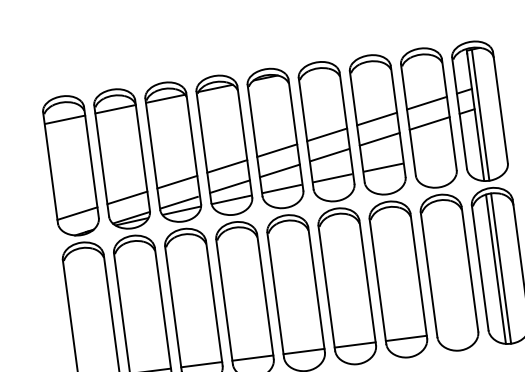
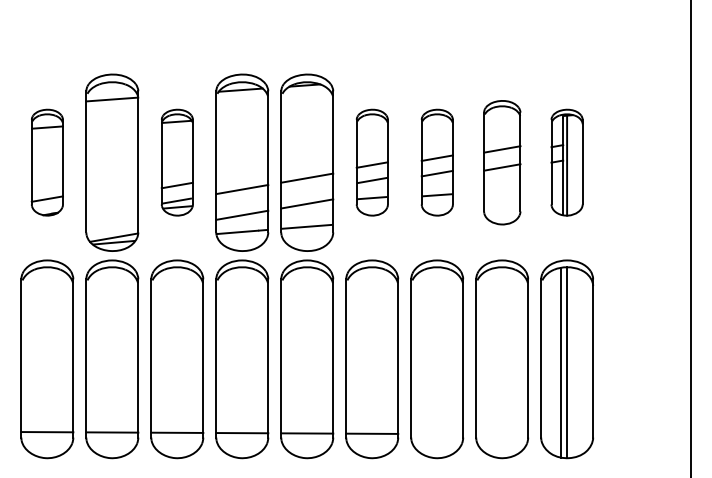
part: (479, 111) -> (566, 162), size x0.6
part: (429, 117) -> (502, 162), size x0.7
part: (378, 124) -> (437, 162), size x0.6
part: (326, 131) -> (372, 162), size x0.6
part: (173, 151) -> (177, 162), size x0.6
part: (71, 165) -> (47, 162), size x0.6
line: (127, 197) -> (112, 211), removed
line: (406, 338) -> (437, 434), removed

